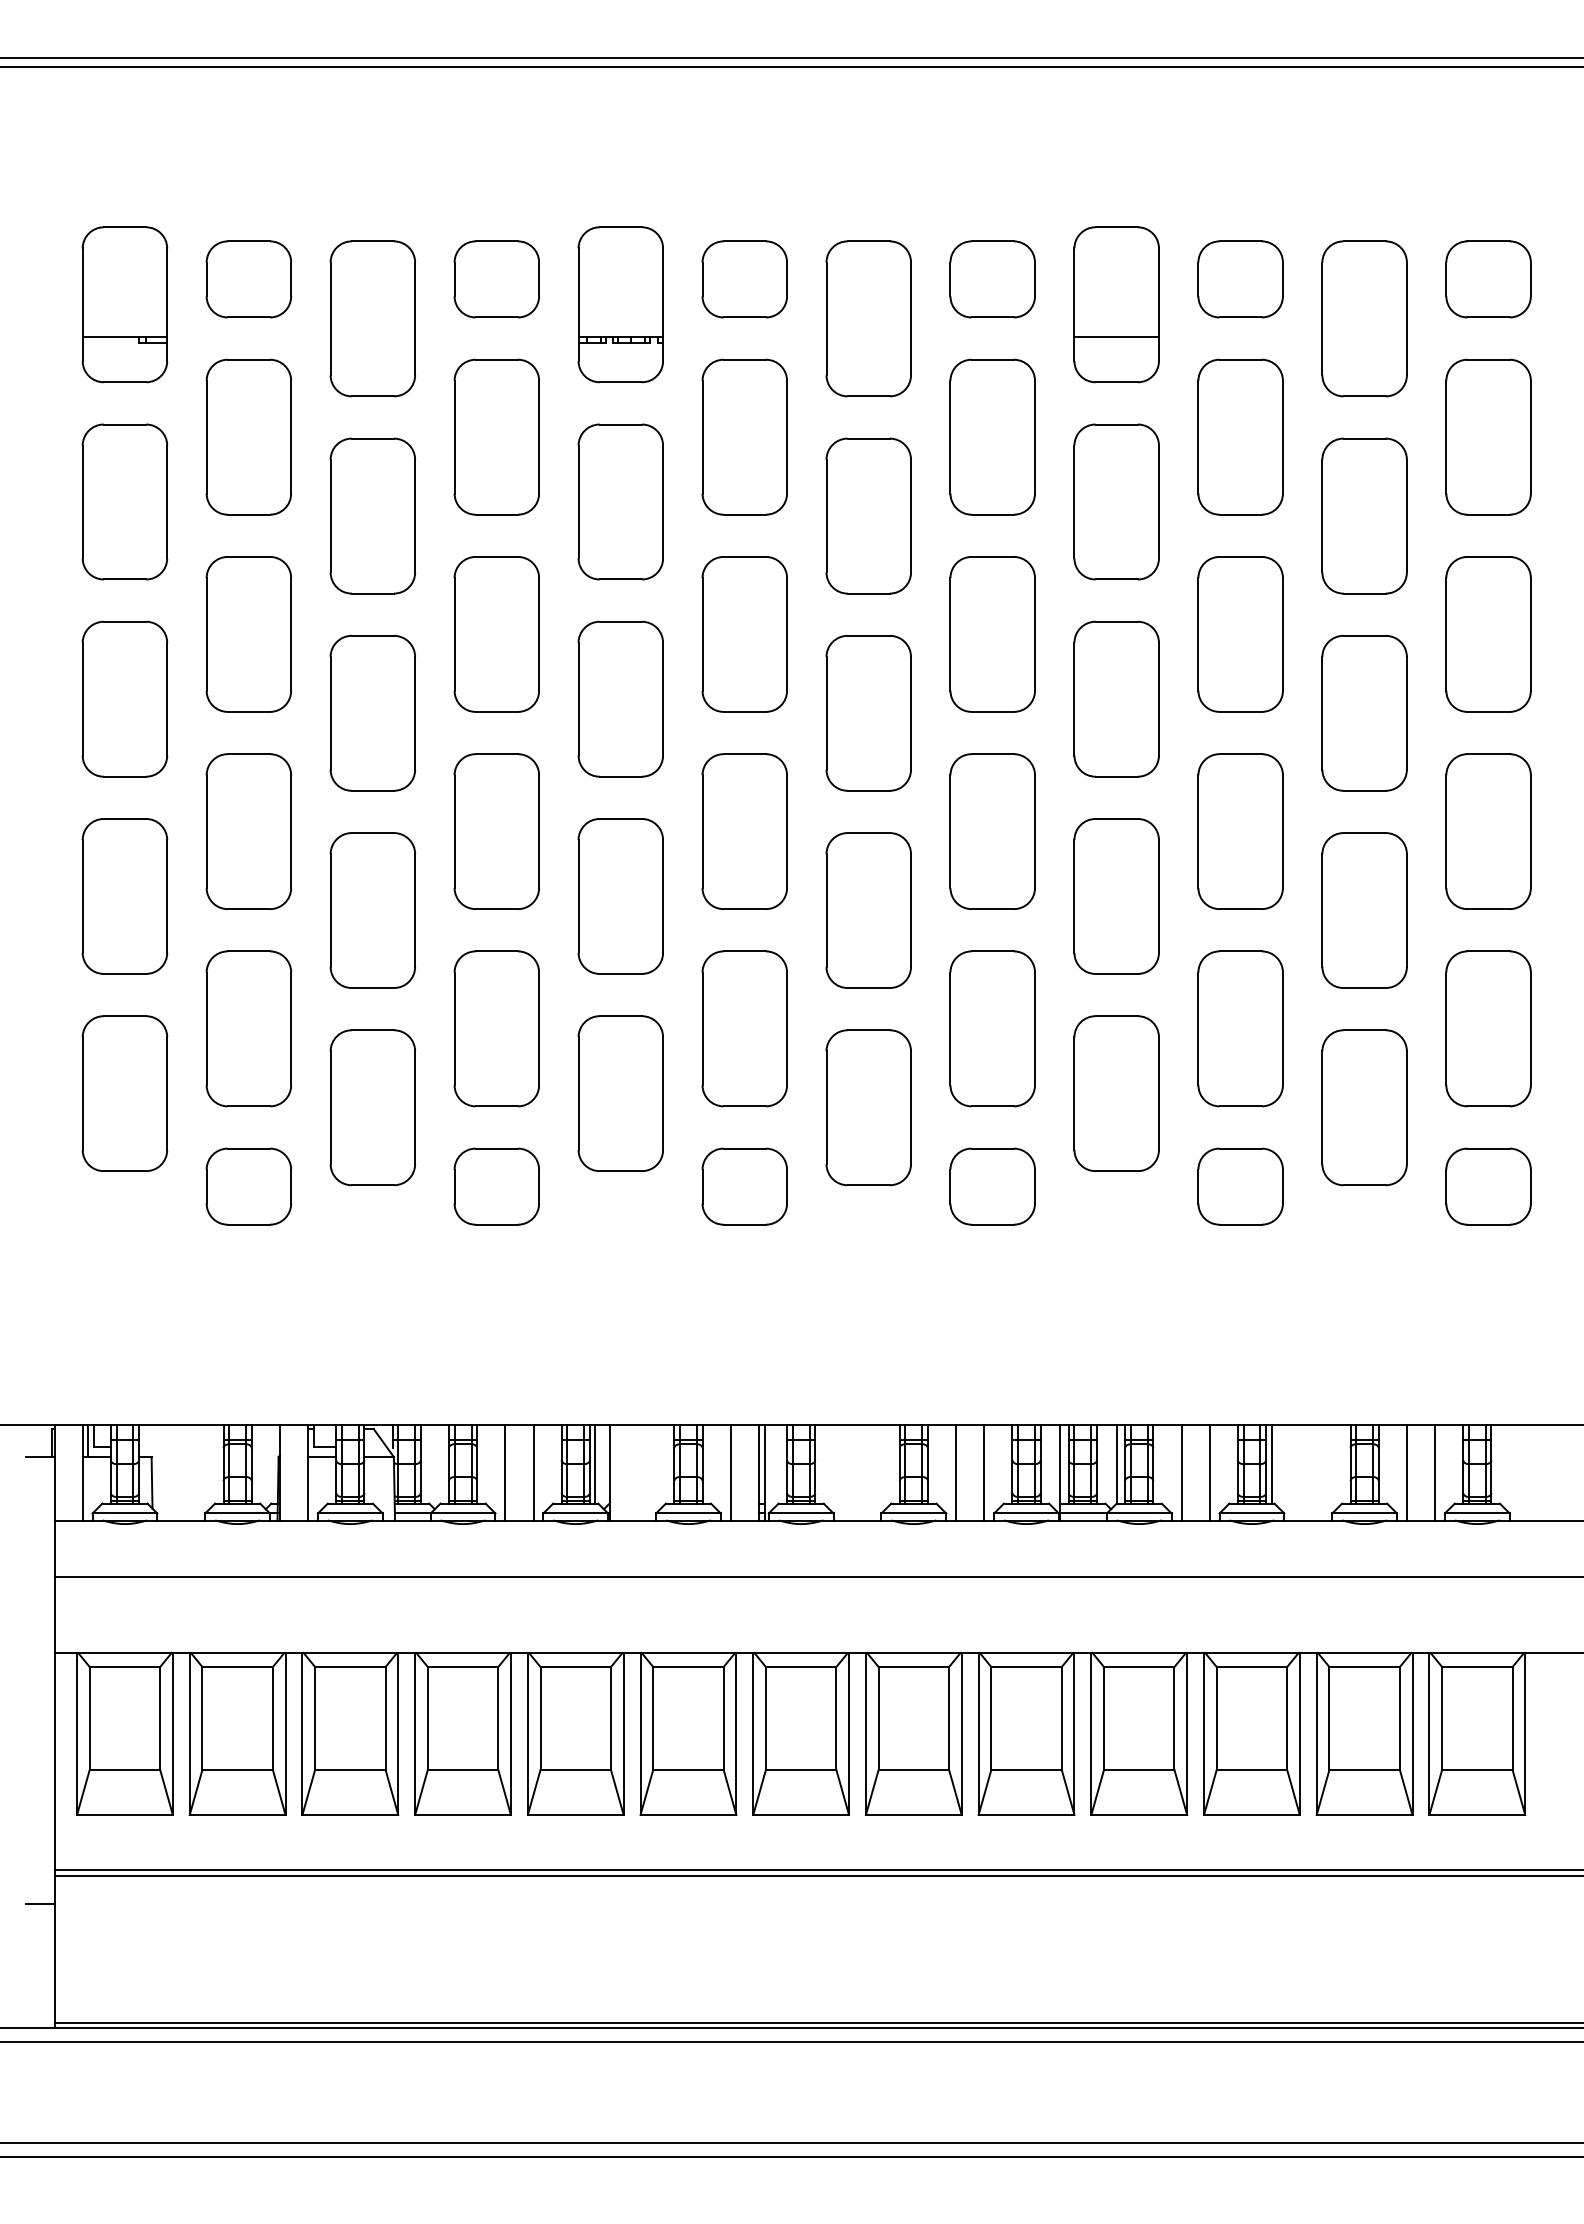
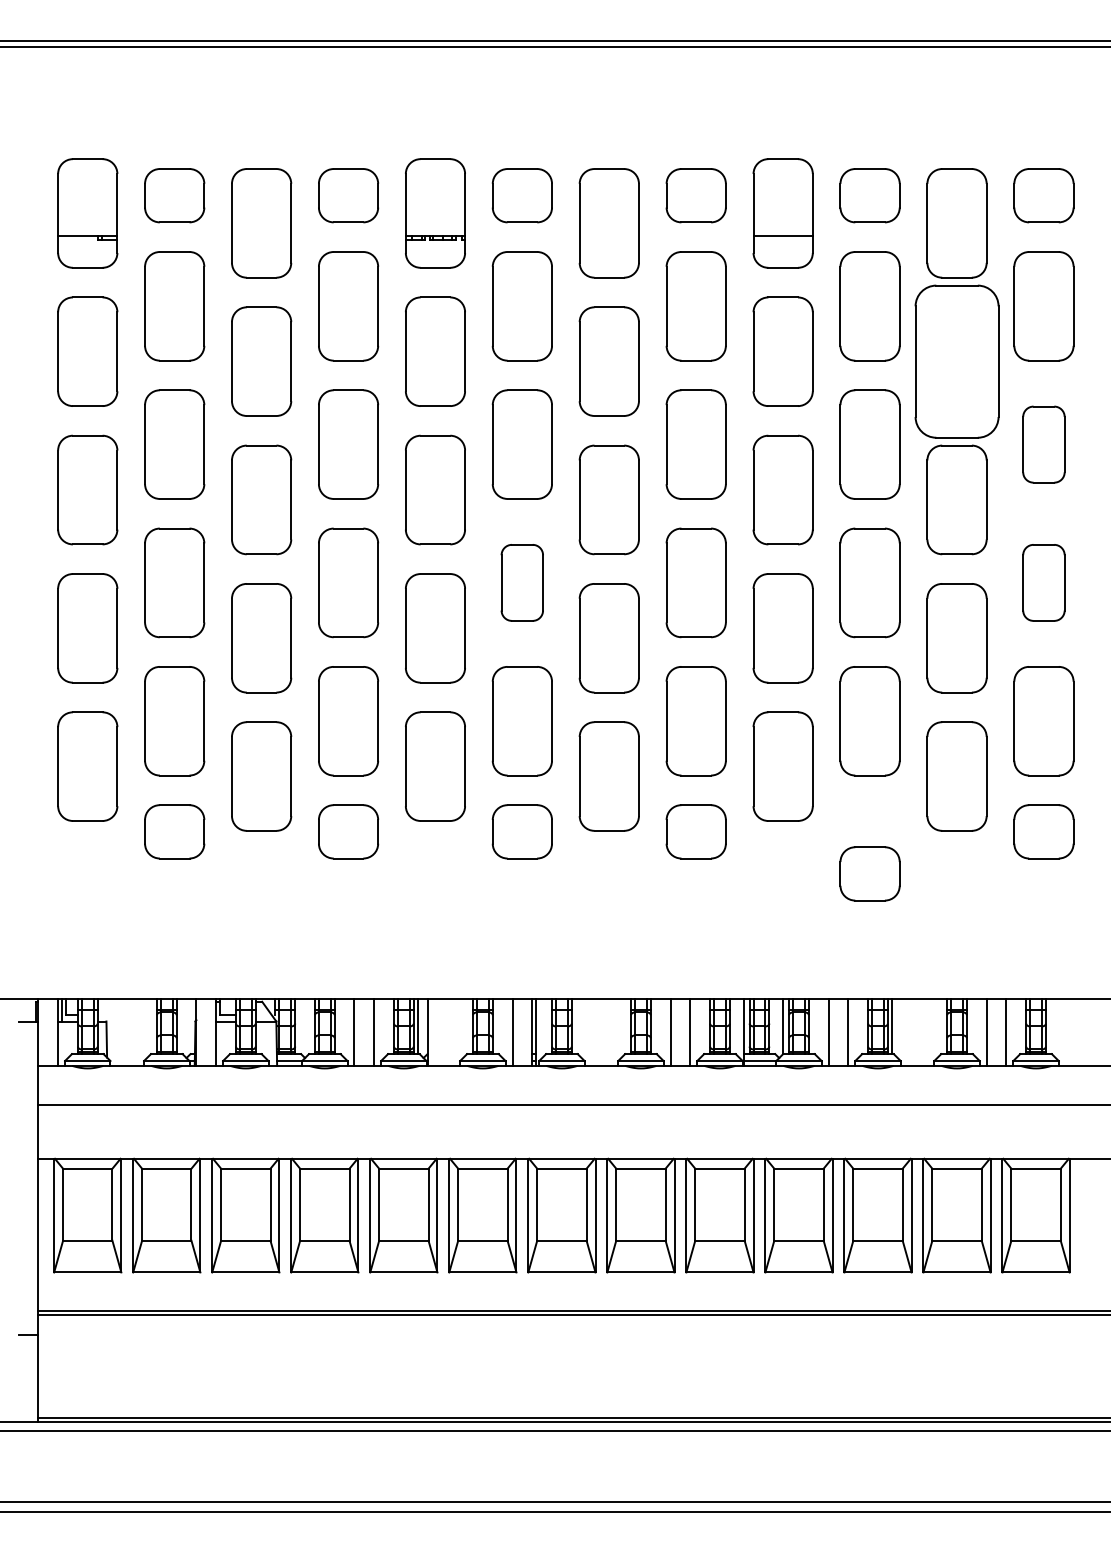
part: (1364, 515) -> (956, 361), size x1.4
part: (1488, 634) -> (1043, 444), size x0.7
part: (744, 831) -> (522, 582), size x0.7
part: (1488, 831) -> (1043, 582), size x0.7
part: (1240, 1186) -> (869, 873), moved

